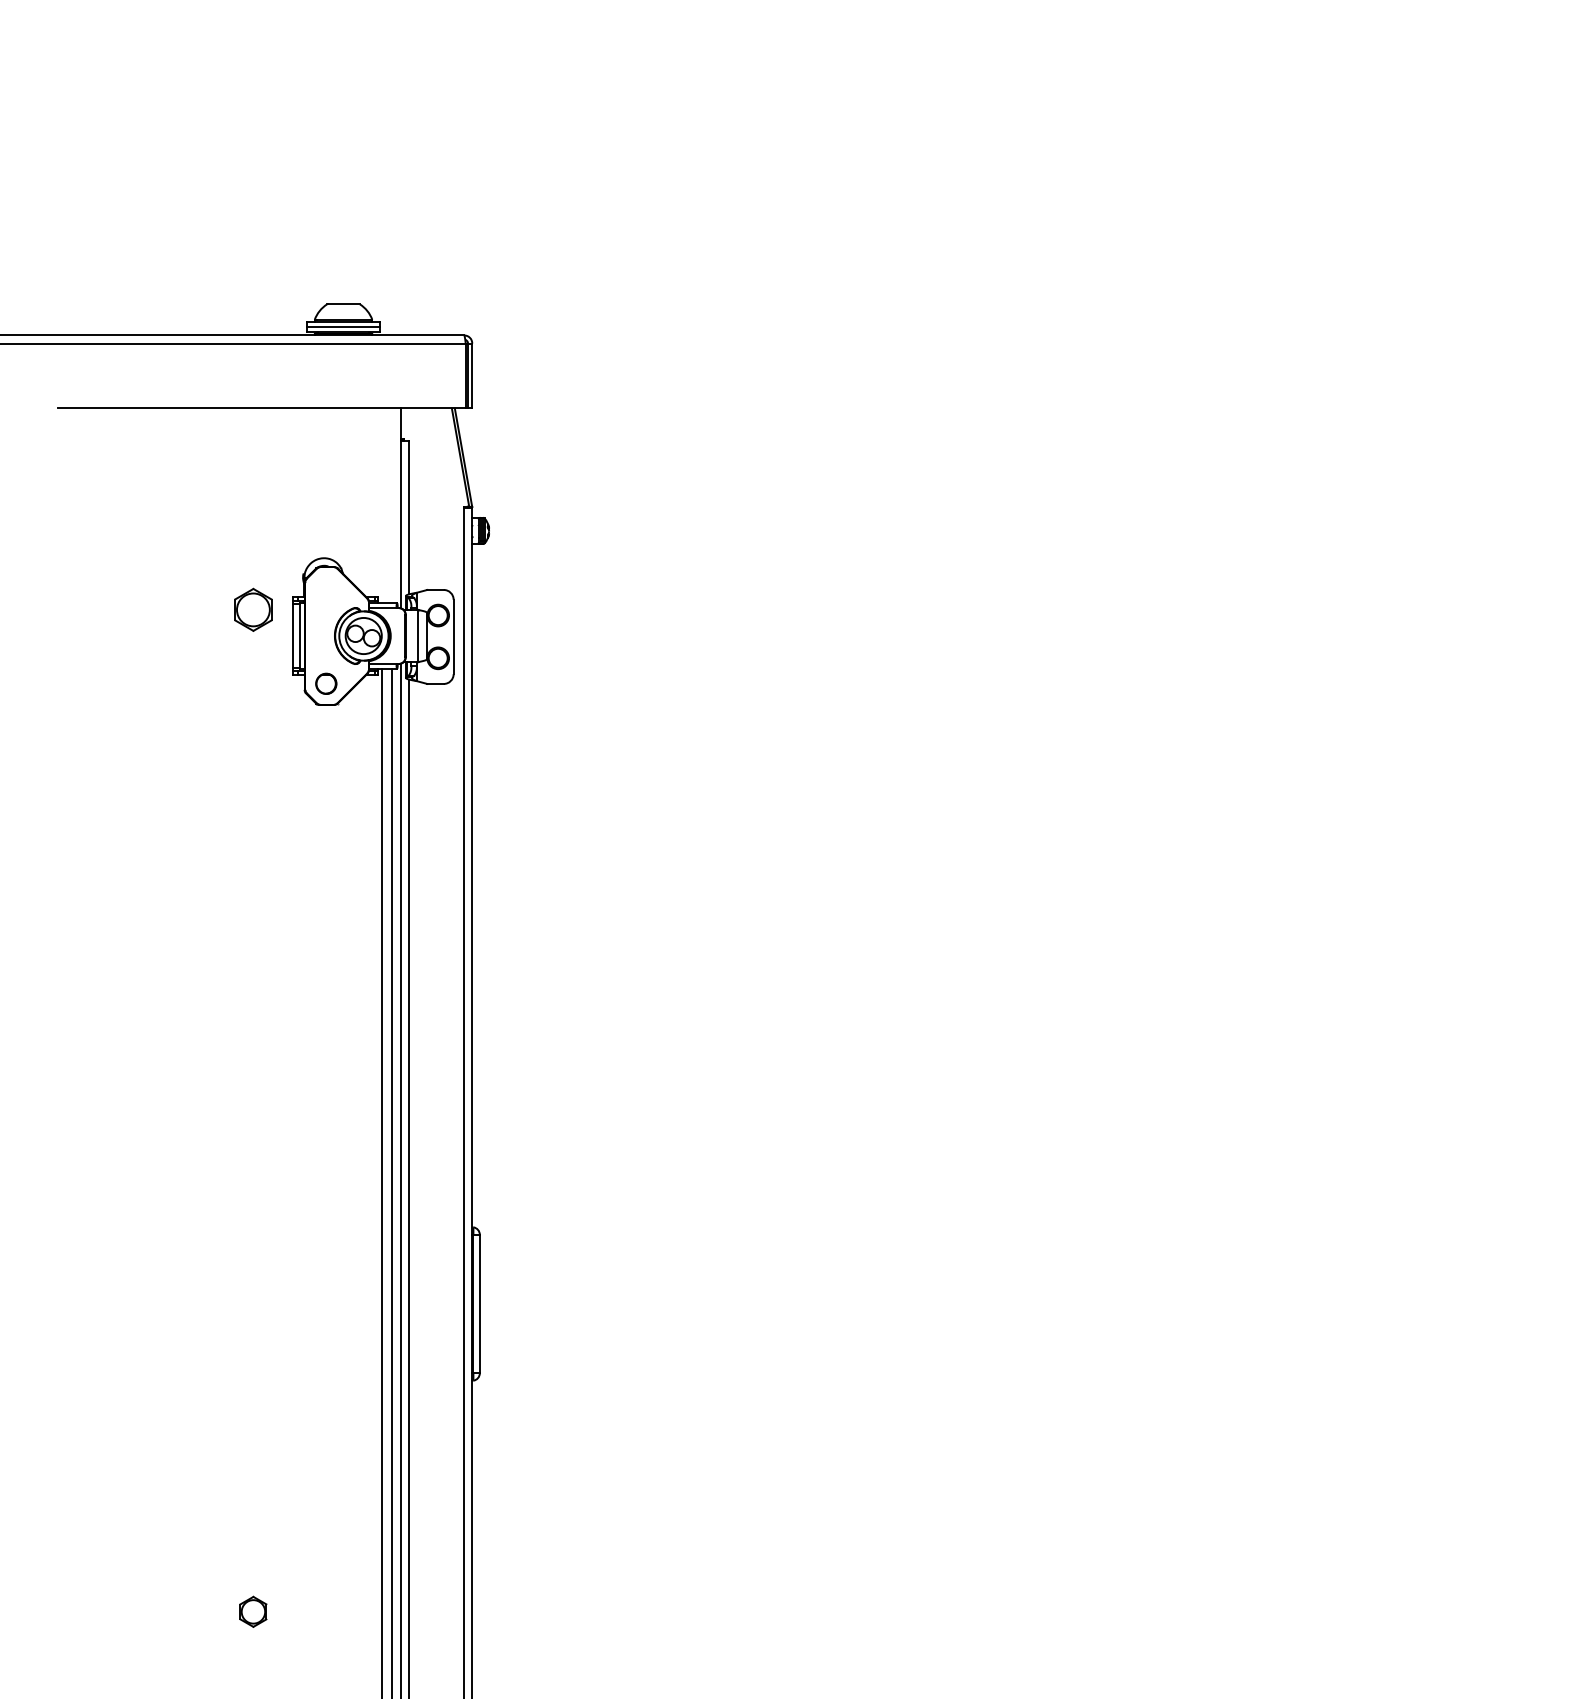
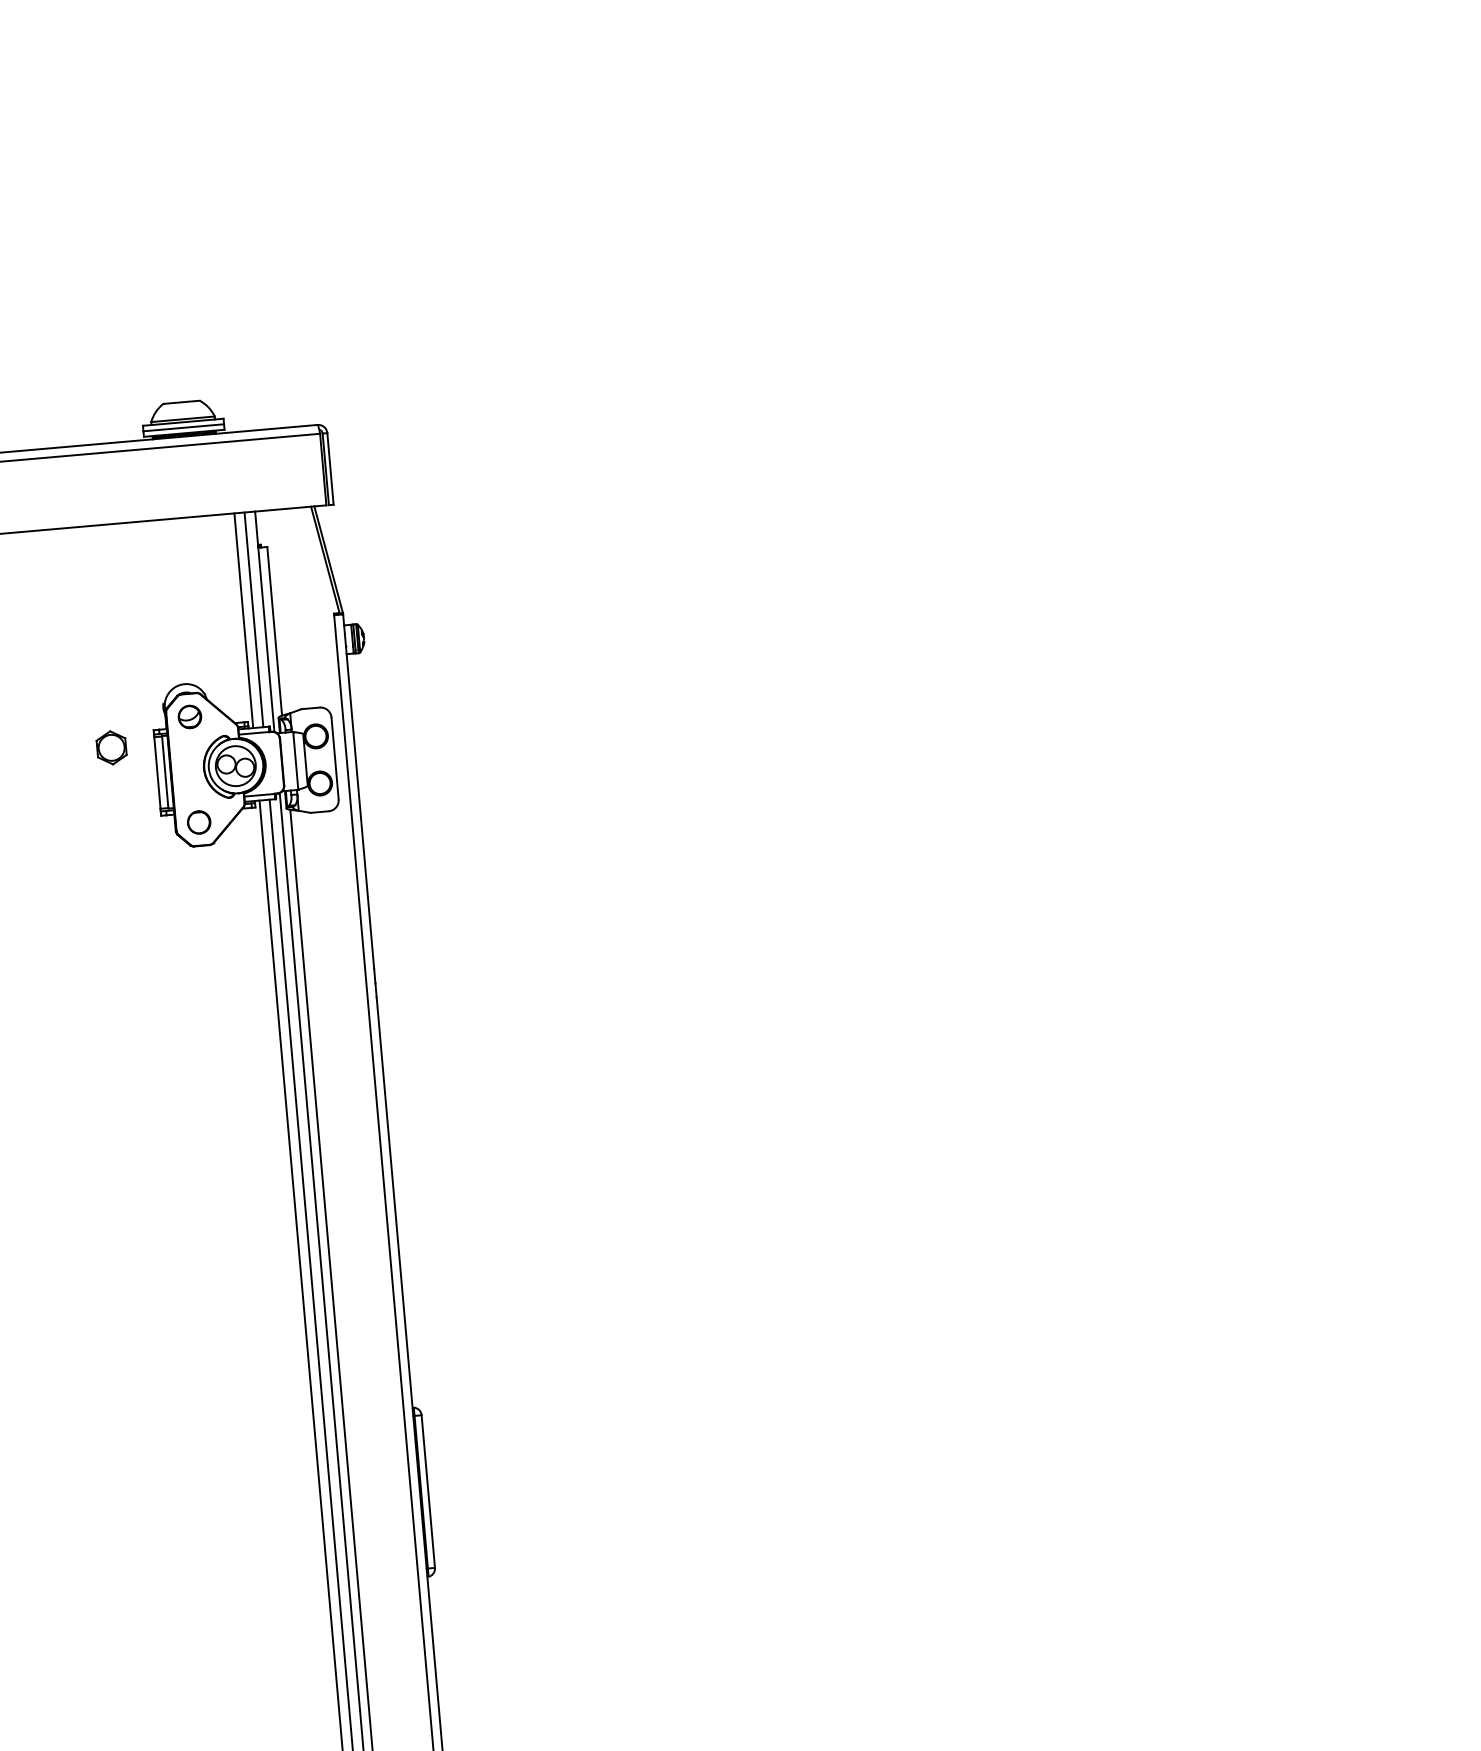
line: (382, 505) -> (243, 620), added
line: (391, 505) -> (253, 619), added
part: (326, 588) -> (190, 717), added
part: (253, 609) -> (111, 747), size x0.71

